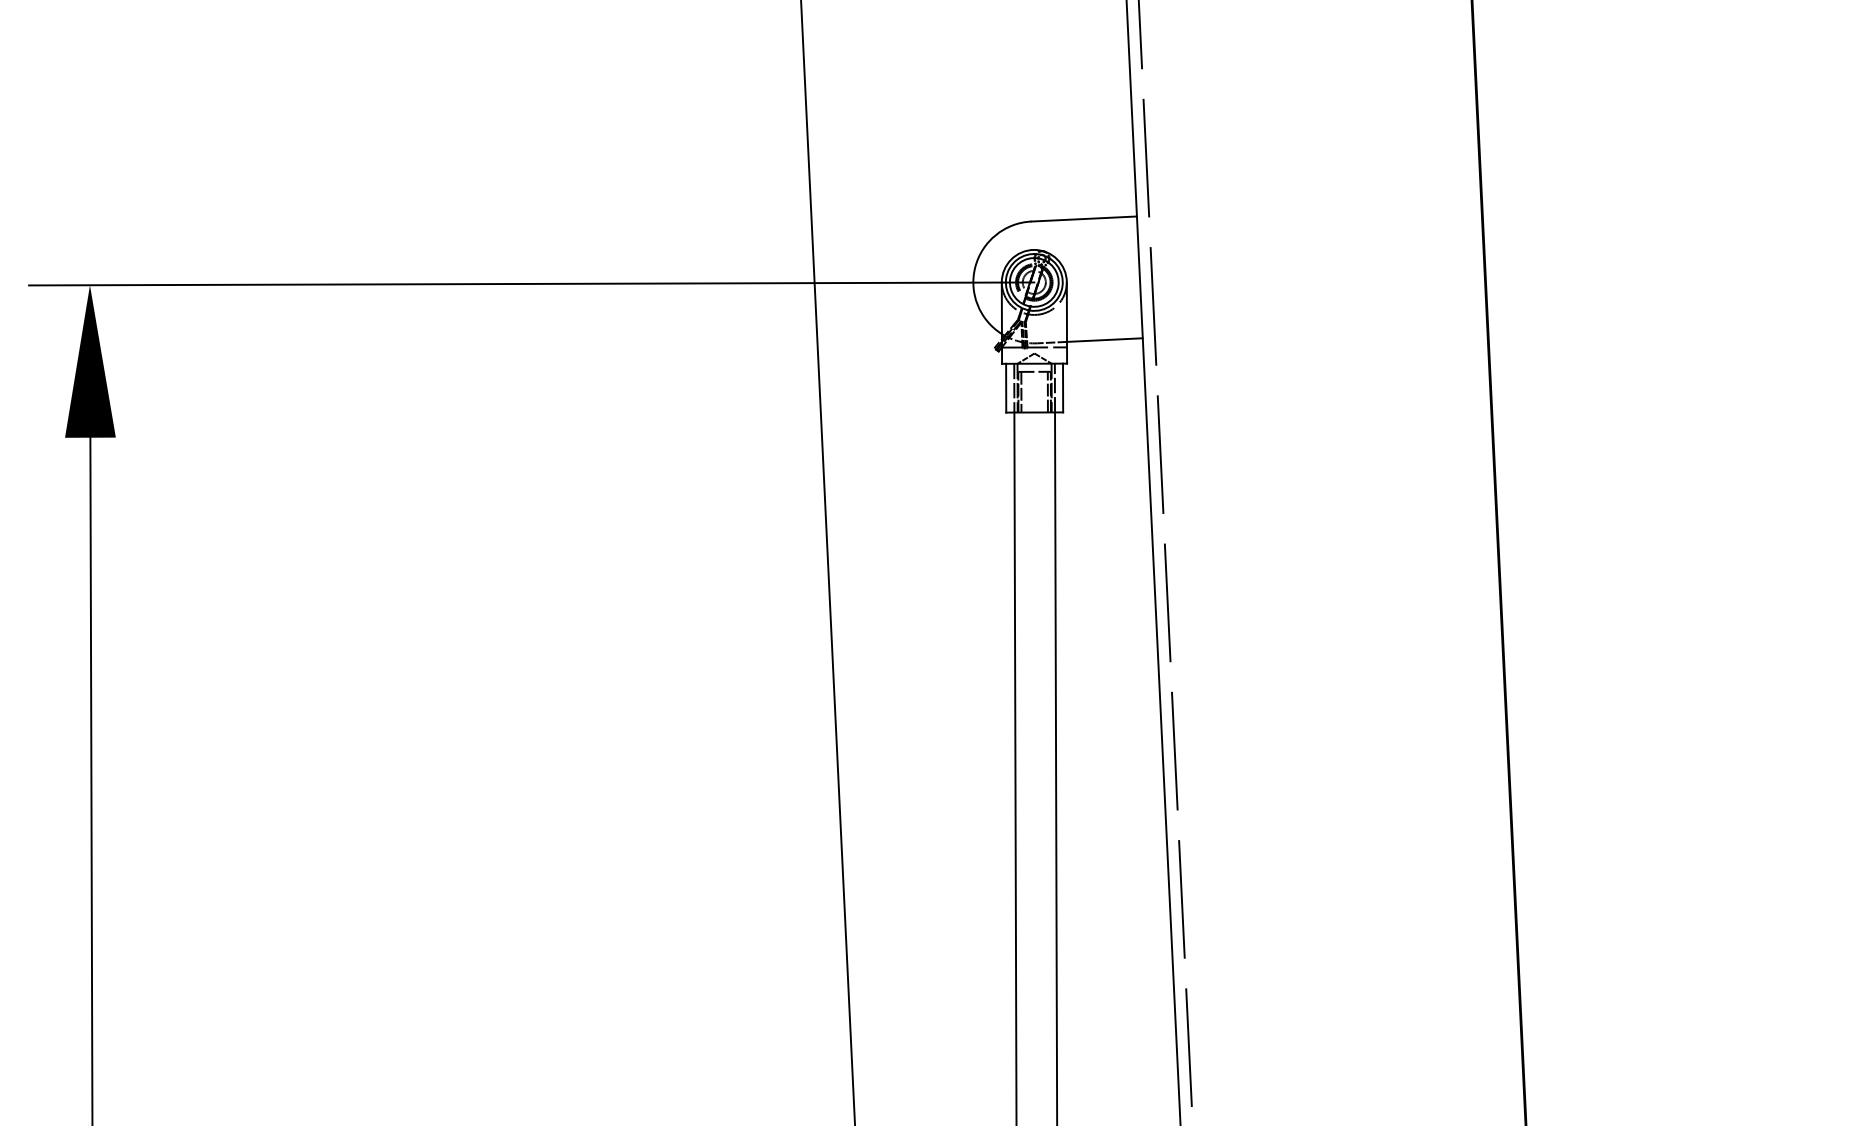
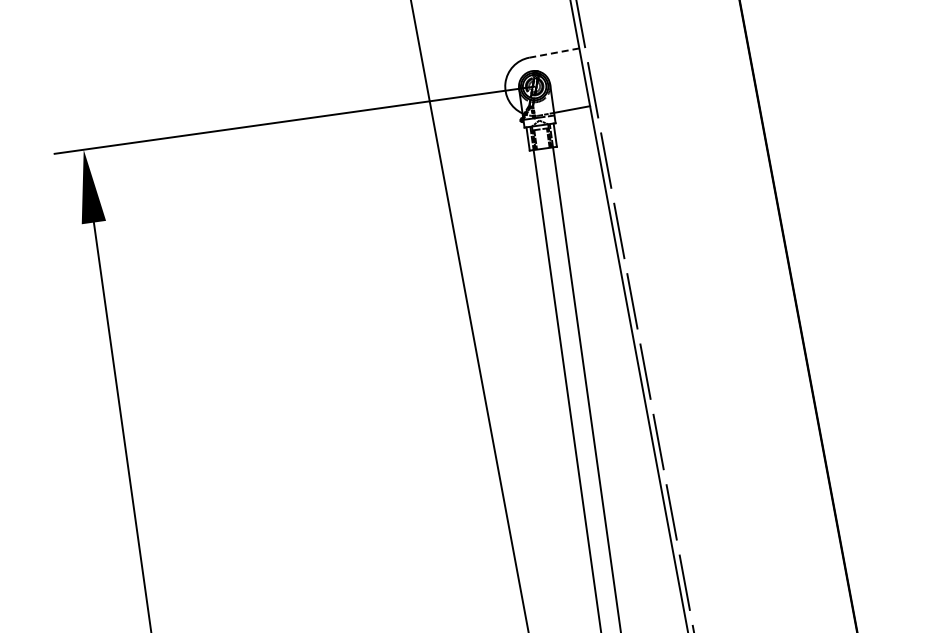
line: (1084, 217) -> (554, 52), solid -> dashed

